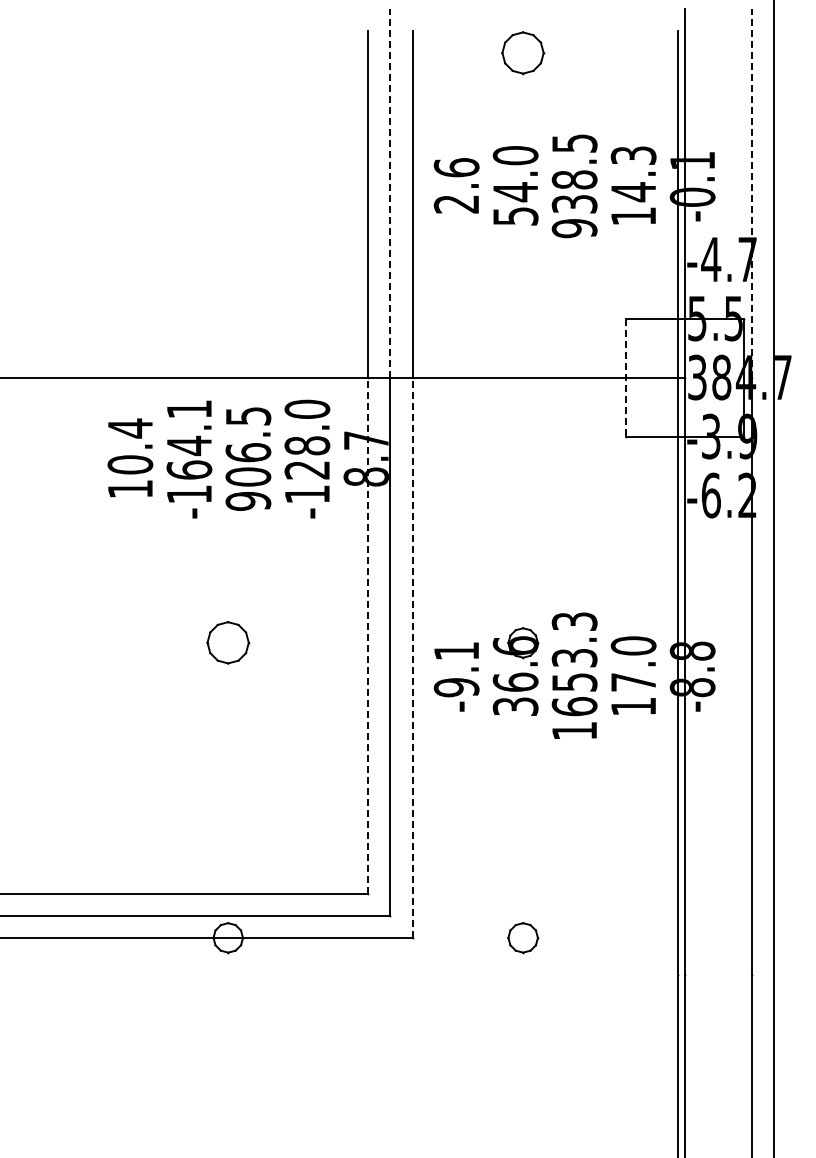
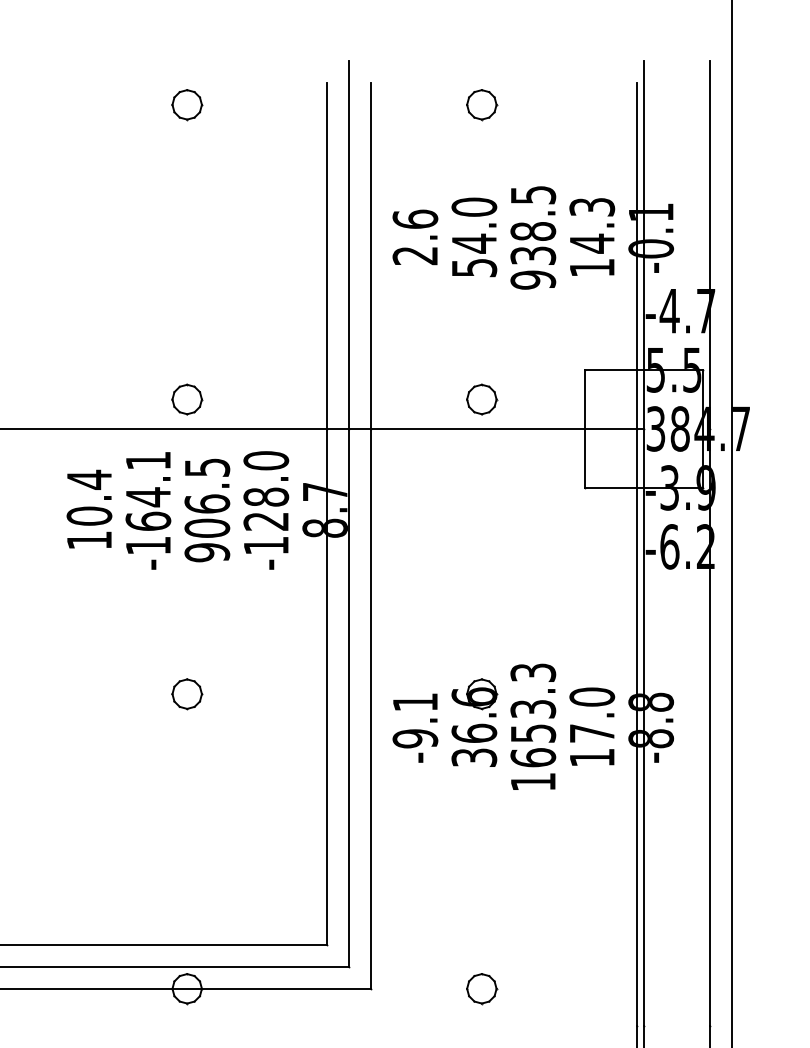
part: (228, 53) -> (187, 105), added
part: (523, 53) -> (482, 105), size x0.71
line: (390, 192) -> (349, 244), dashed -> solid
line: (751, 192) -> (709, 244), dashed -> solid
part: (228, 348) -> (187, 399), added
part: (523, 348) -> (482, 399), added
line: (626, 377) -> (585, 428), dashed -> solid
line: (368, 635) -> (327, 686), dashed -> solid
part: (228, 643) -> (187, 694), size x0.71
line: (412, 657) -> (371, 708), dashed -> solid

